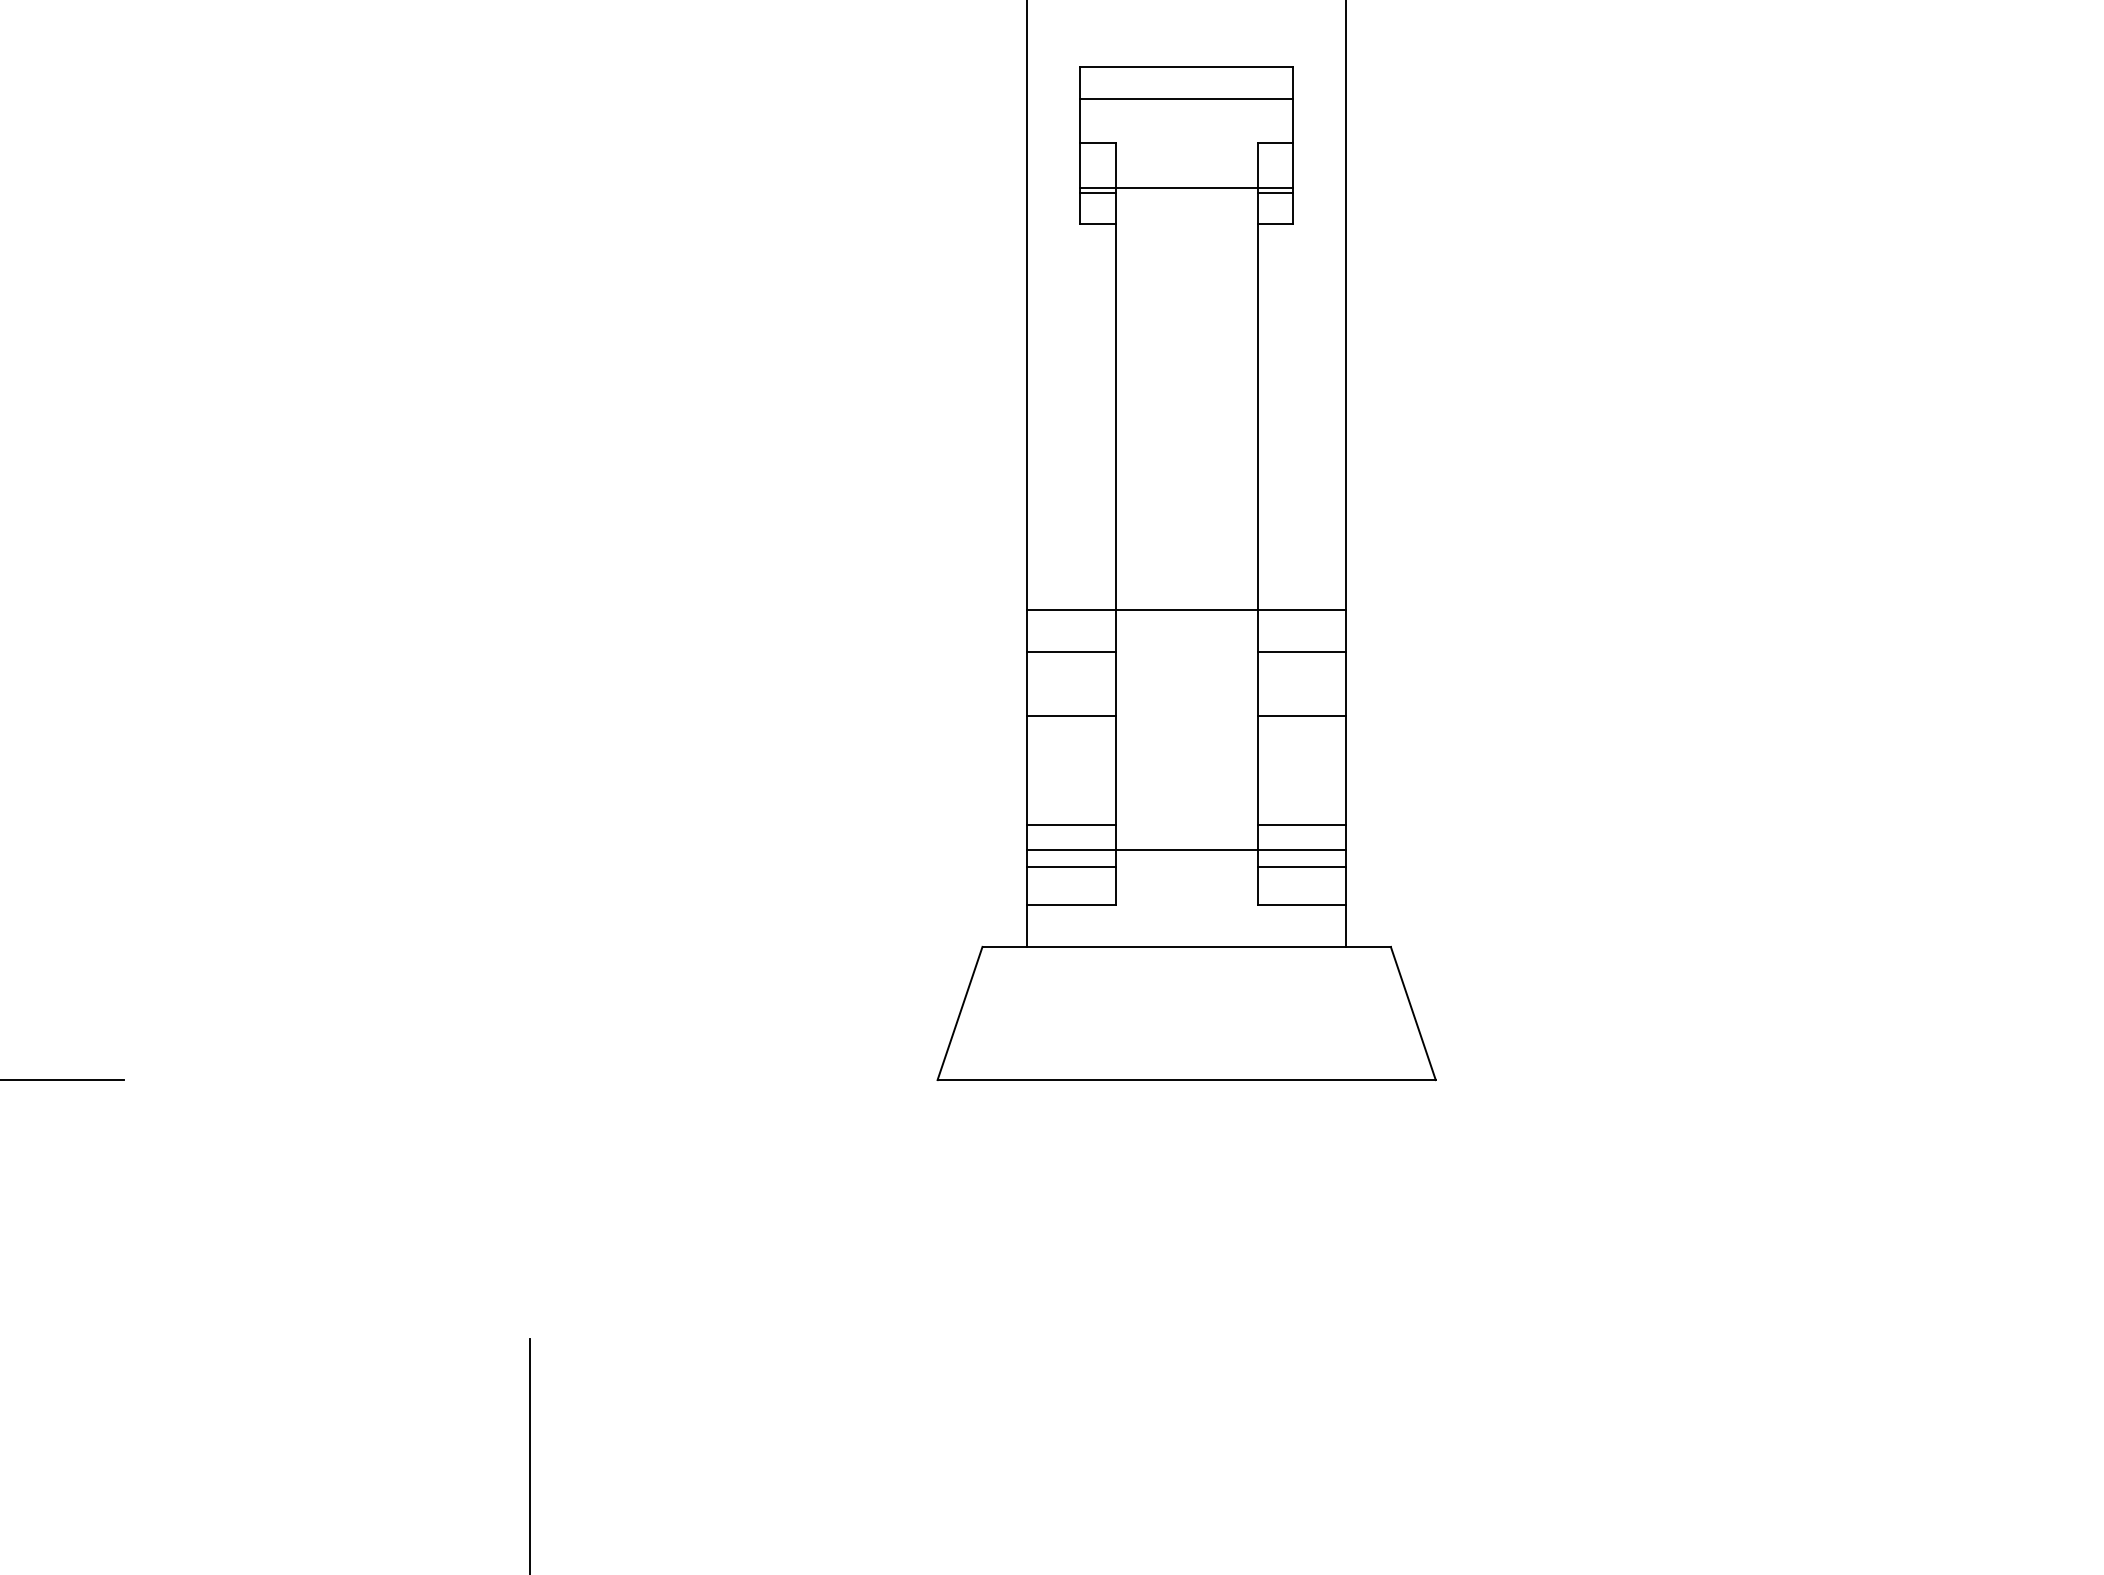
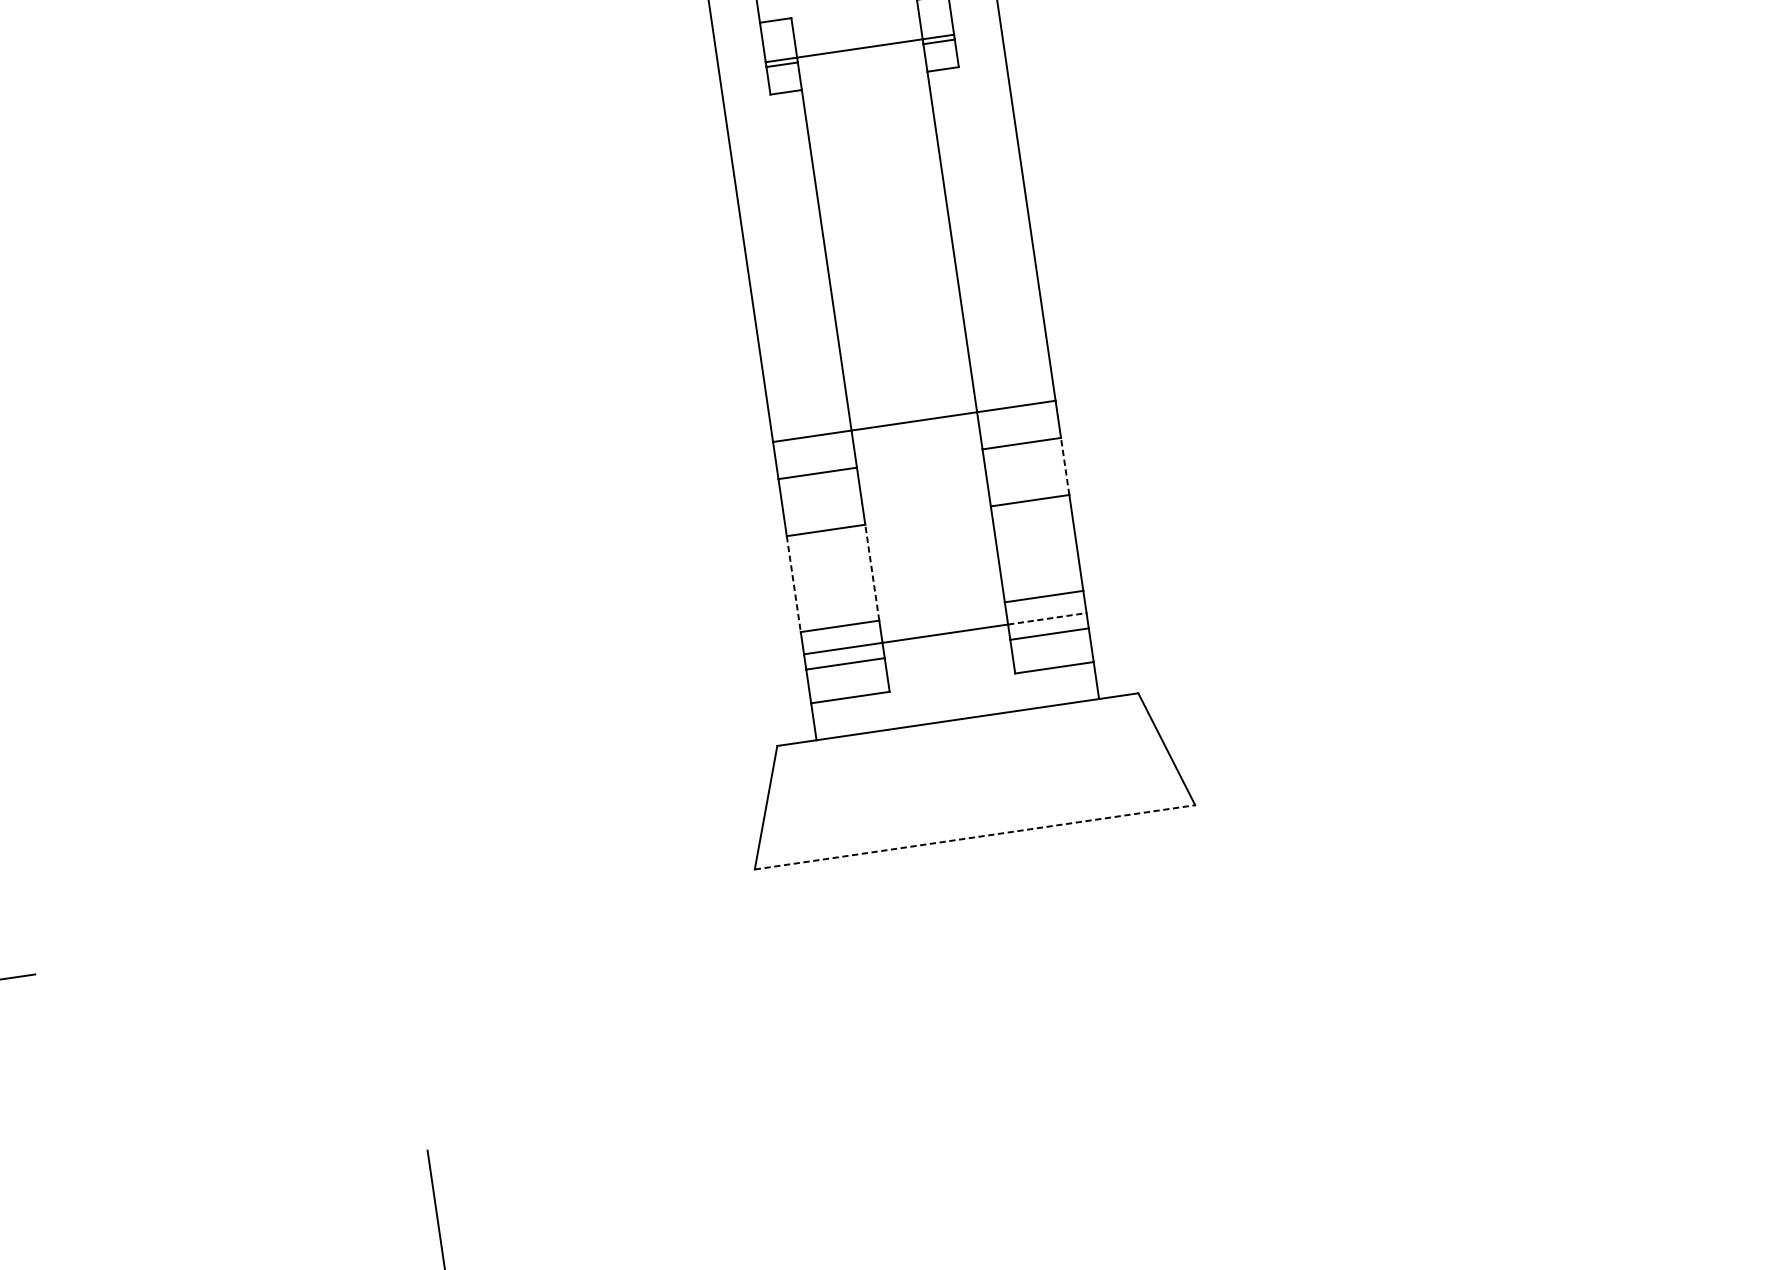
line: (1346, 683) -> (1065, 466), solid -> dashed
line: (1115, 769) -> (872, 571), solid -> dashed
line: (1026, 770) -> (793, 584), solid -> dashed
line: (1302, 849) -> (1047, 618), solid -> dashed
line: (1187, 1080) -> (975, 837), solid -> dashed

